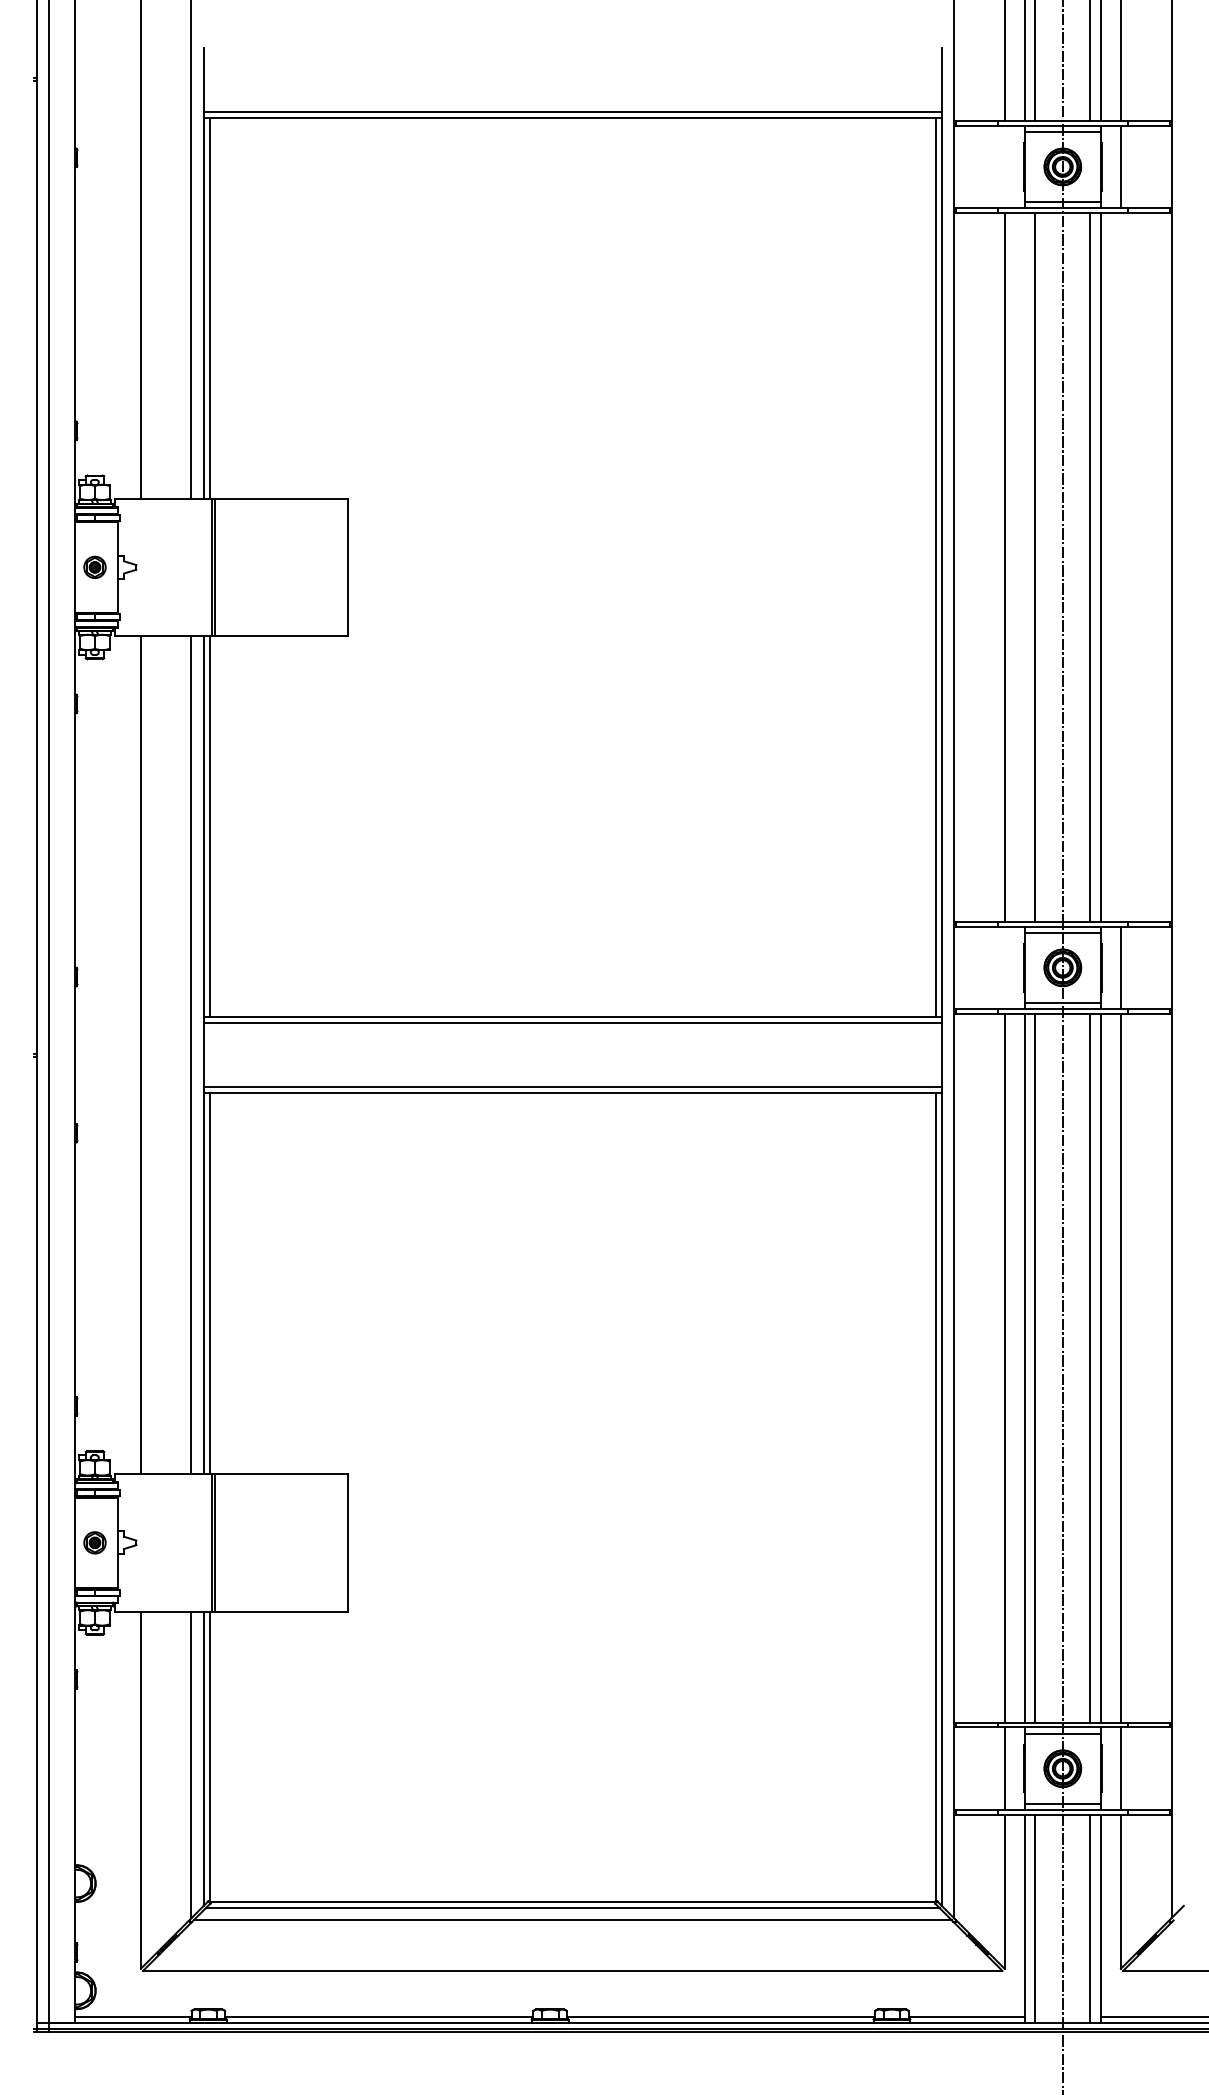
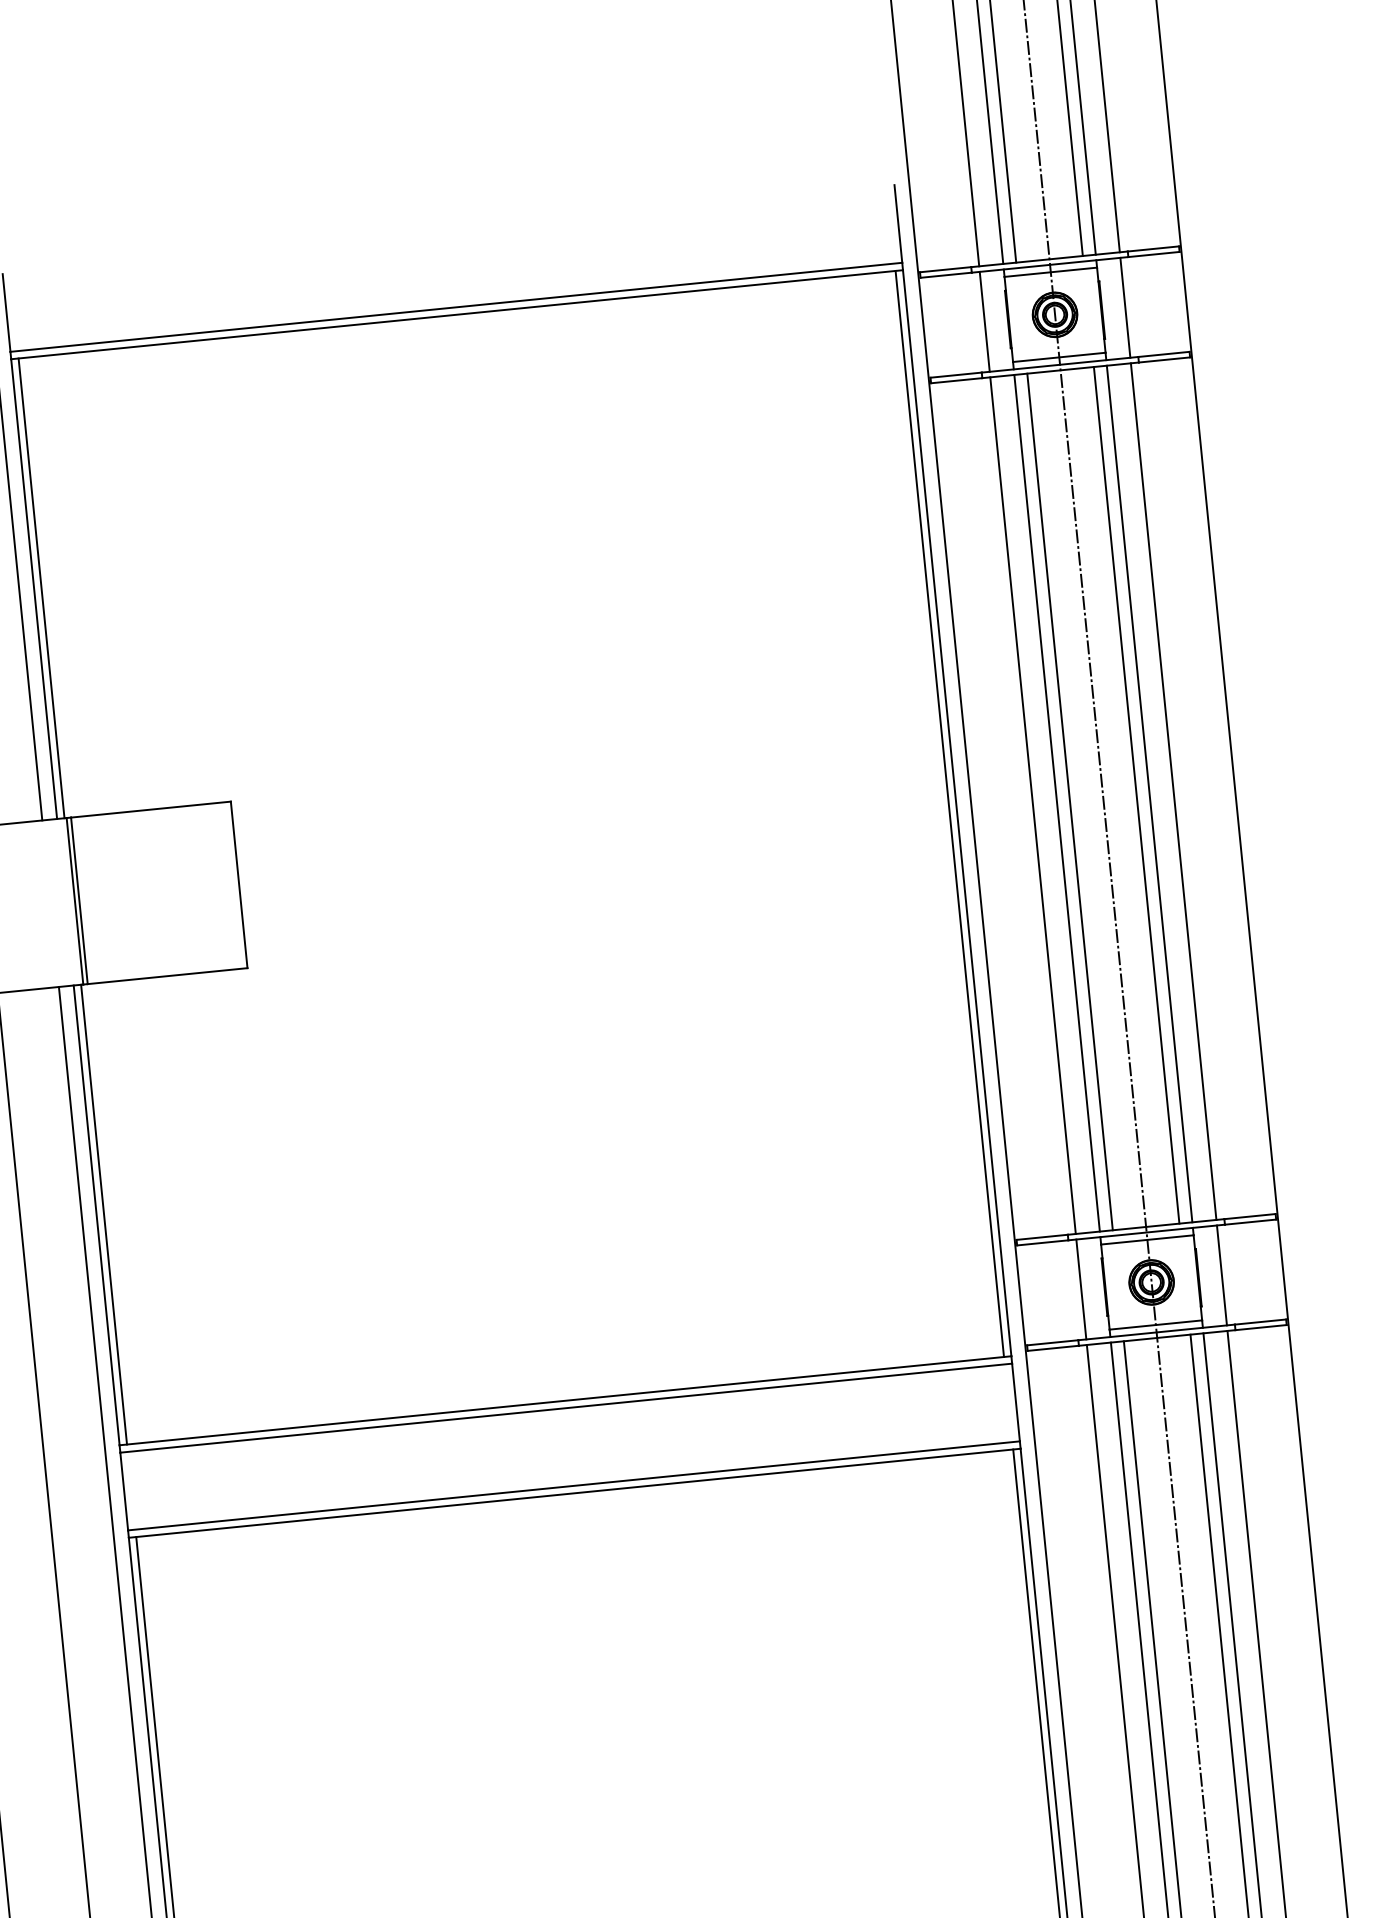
line: (1004, 166) -> (984, 321), added
line: (1024, 566) -> (1056, 802), added
line: (1121, 566) -> (1174, 790), added
line: (1004, 967) -> (1081, 1289), added

